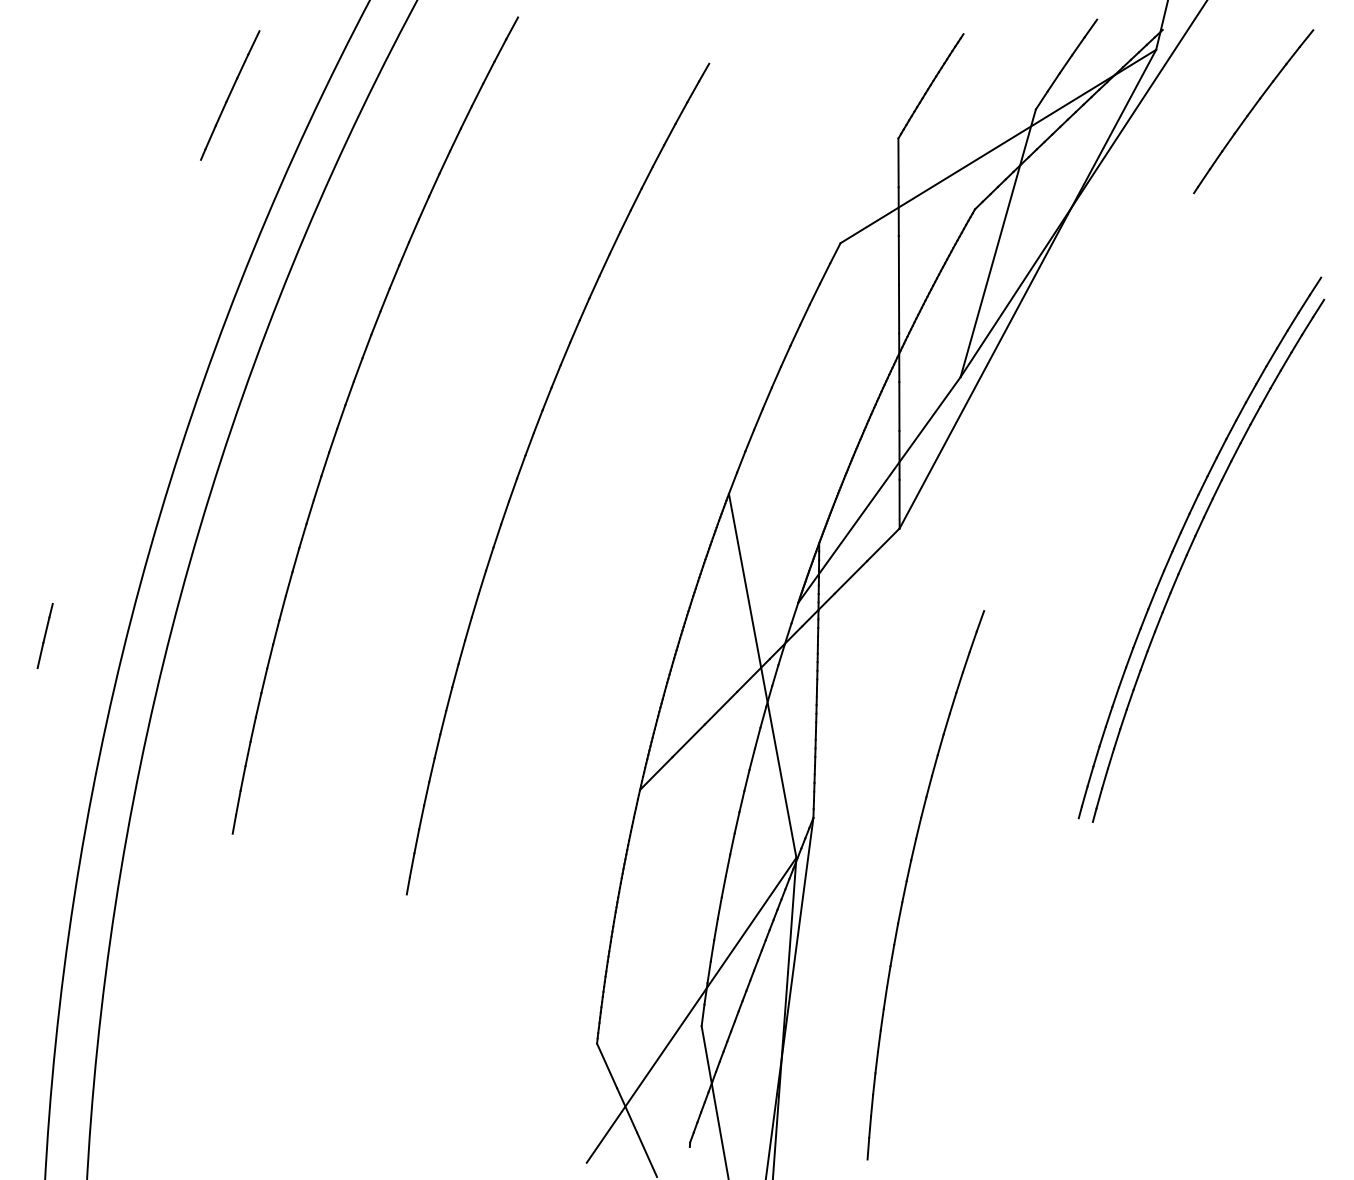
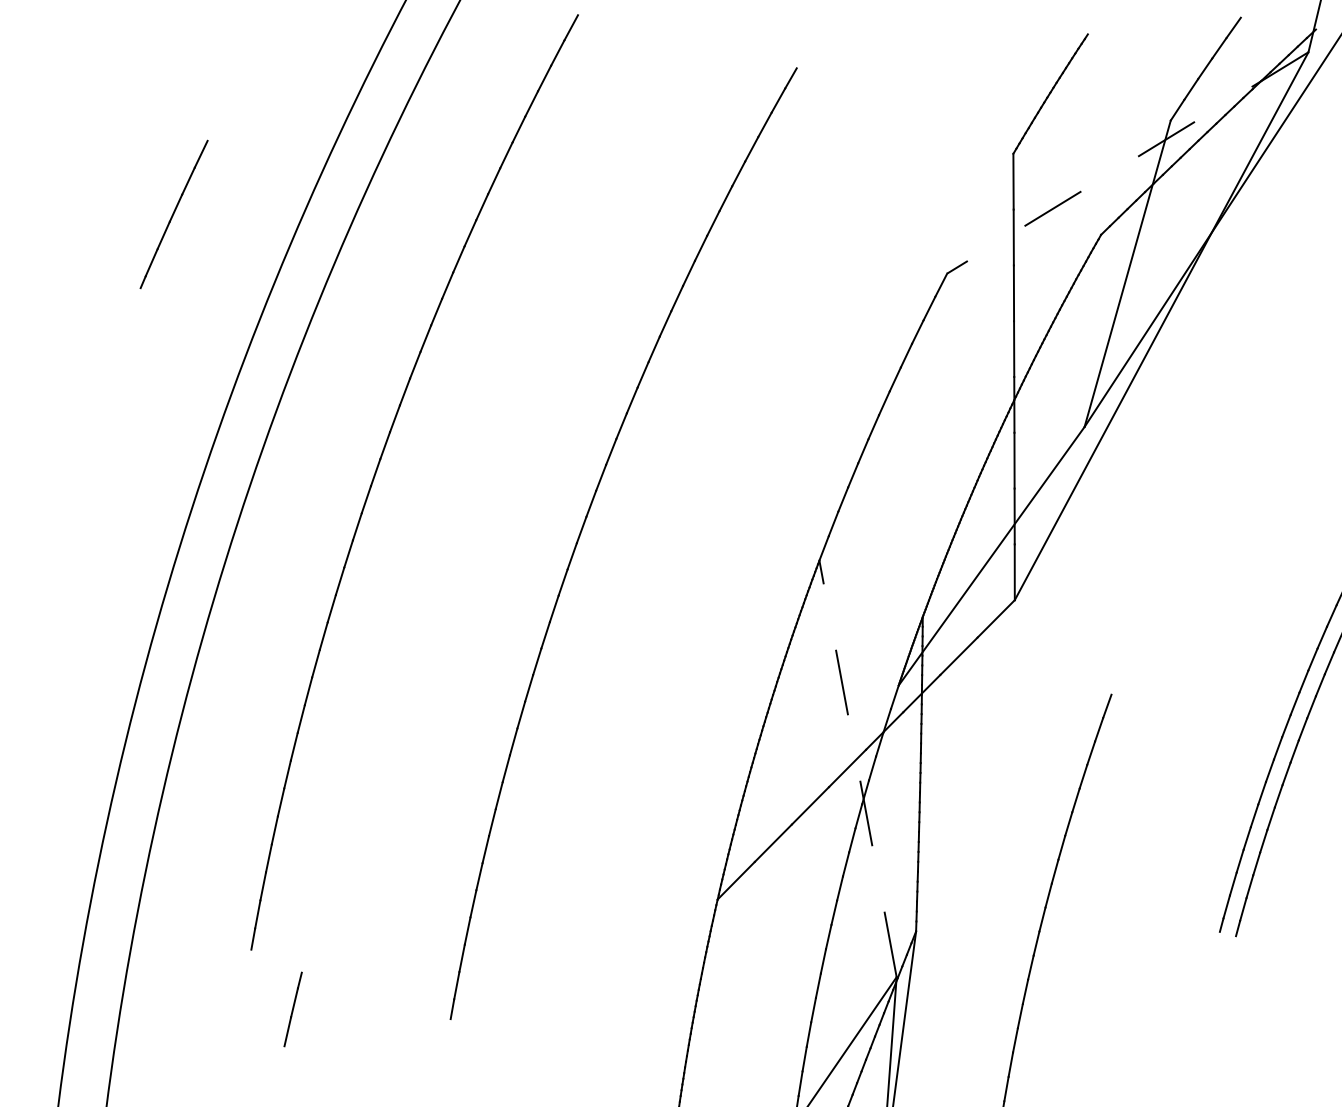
line: (230, 95) -> (174, 214), moved
line: (997, 146) -> (1126, 162), solid -> dashed
line: (44, 635) -> (292, 1008), moved
line: (762, 675) -> (857, 768), solid -> dashed

